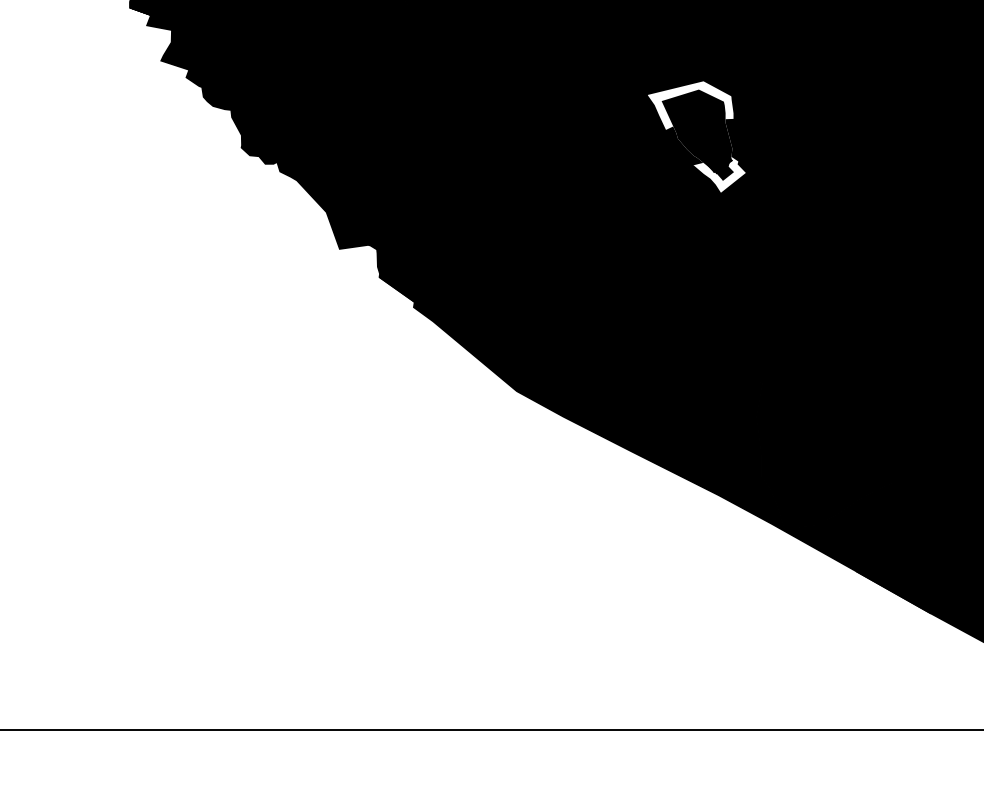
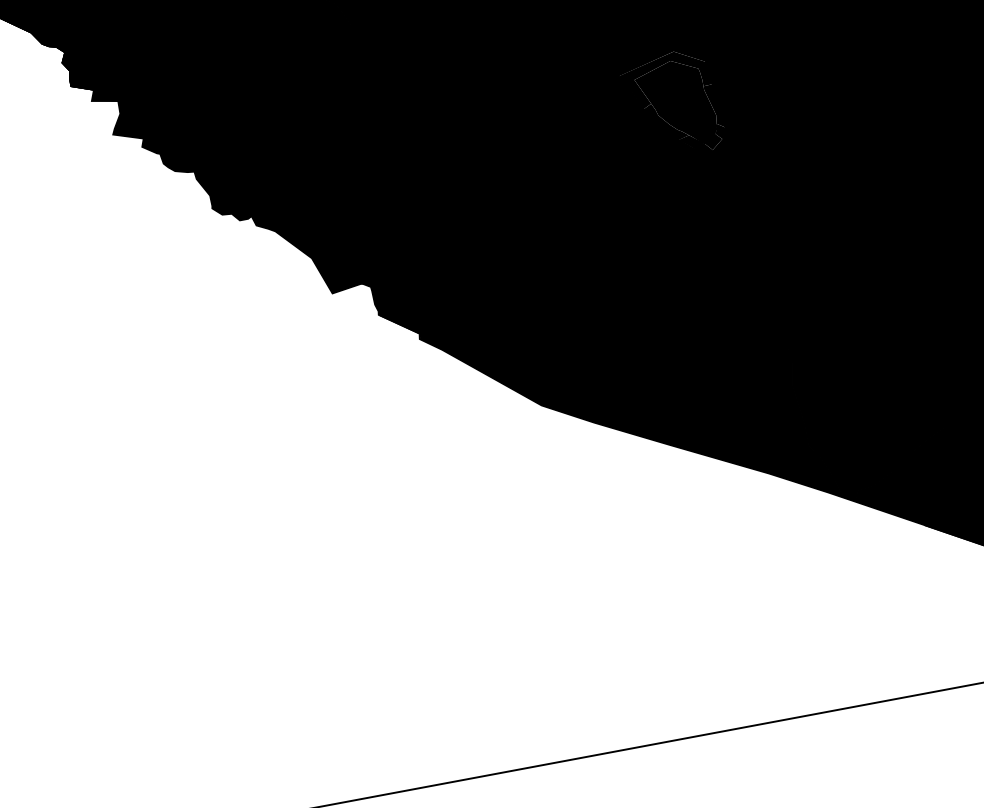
fill: (690, 105) -> (664, 78), added
fill: (719, 175) -> (708, 145), added

